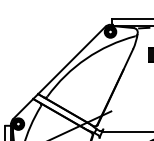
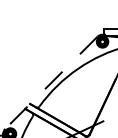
line: (58, 73) -> (50, 83), solid -> dashed

